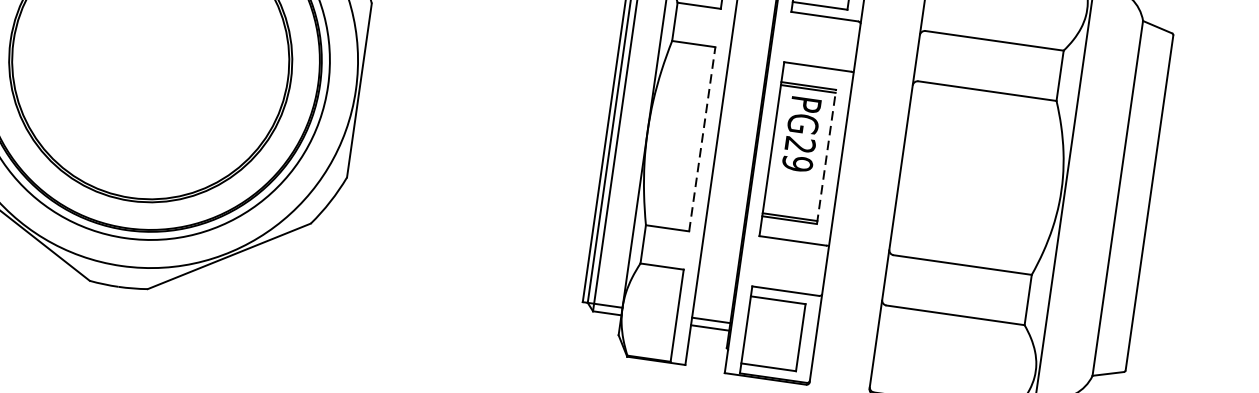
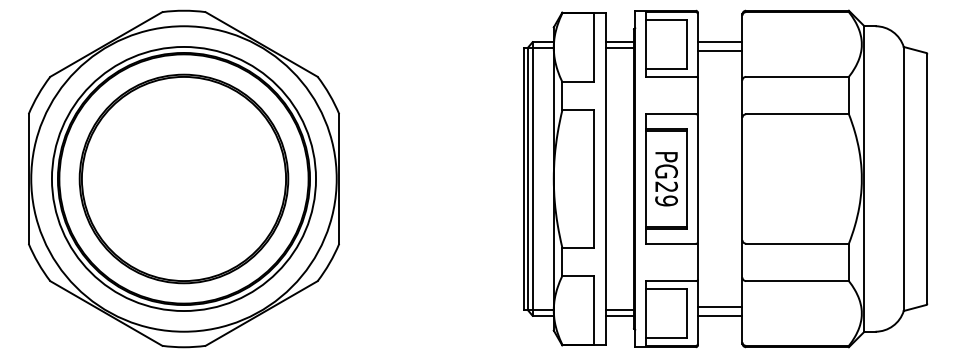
text: (801, 134) -> (666, 179), moved
line: (702, 139) -> (594, 179), dashed -> solid
line: (825, 157) -> (686, 179), dashed -> solid
line: (847, 334) -> (720, 306), added
line: (845, 346) -> (720, 315), added

